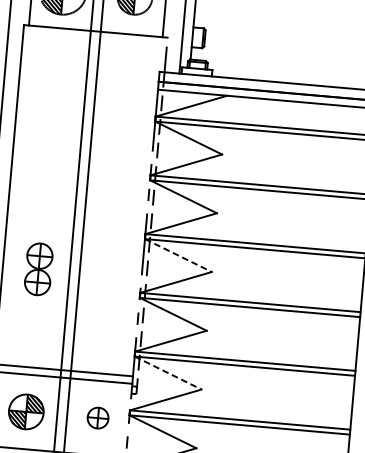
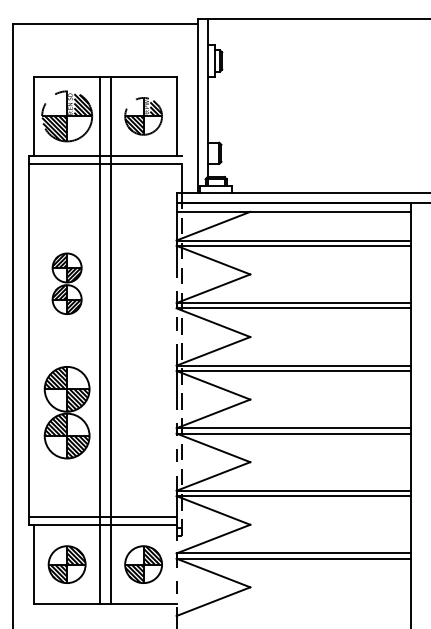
line: (94, 38) -> (104, 163), added
part: (48, 147) -> (66, 283), added
line: (178, 255) -> (213, 385), dashed -> solid
part: (38, 269) -> (66, 412), size x1.67
line: (168, 373) -> (213, 510), dashed -> solid
part: (98, 418) -> (143, 564), size x1.67

